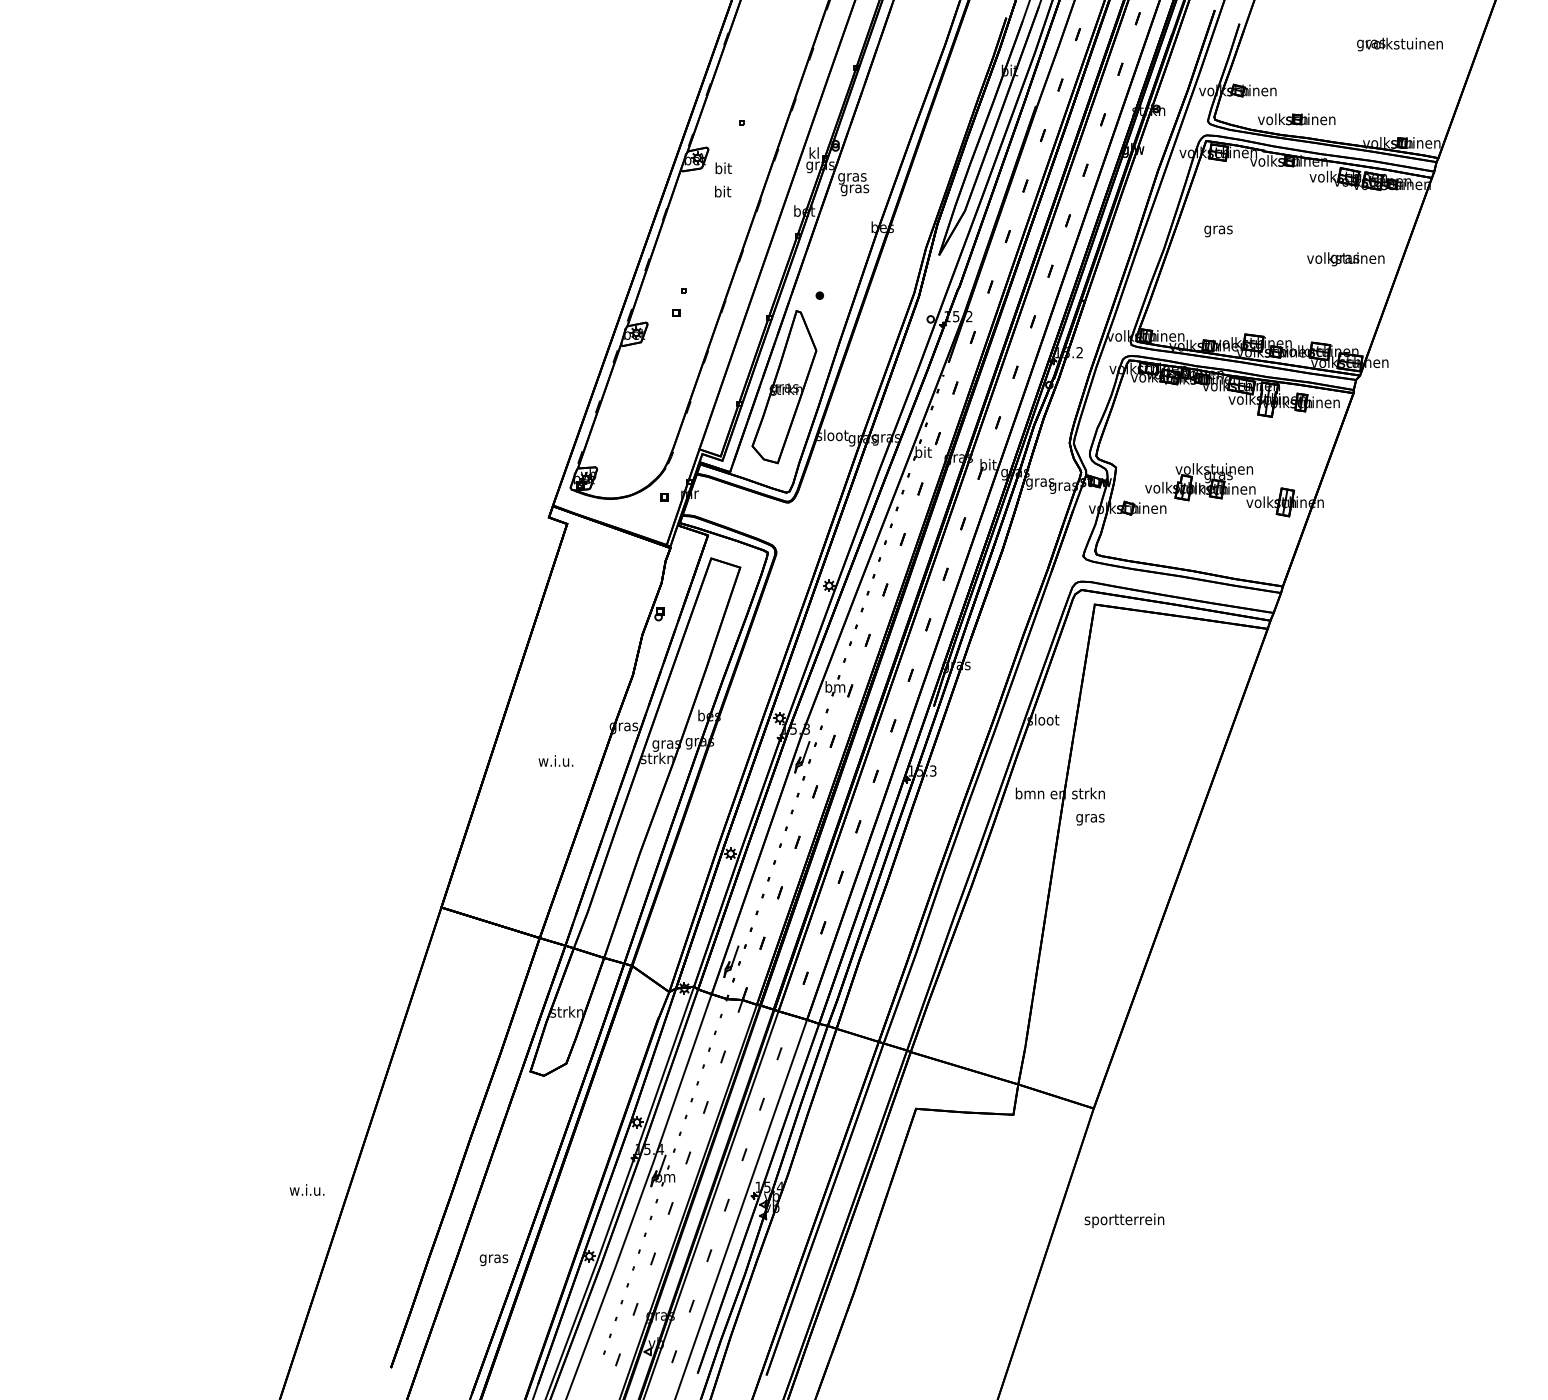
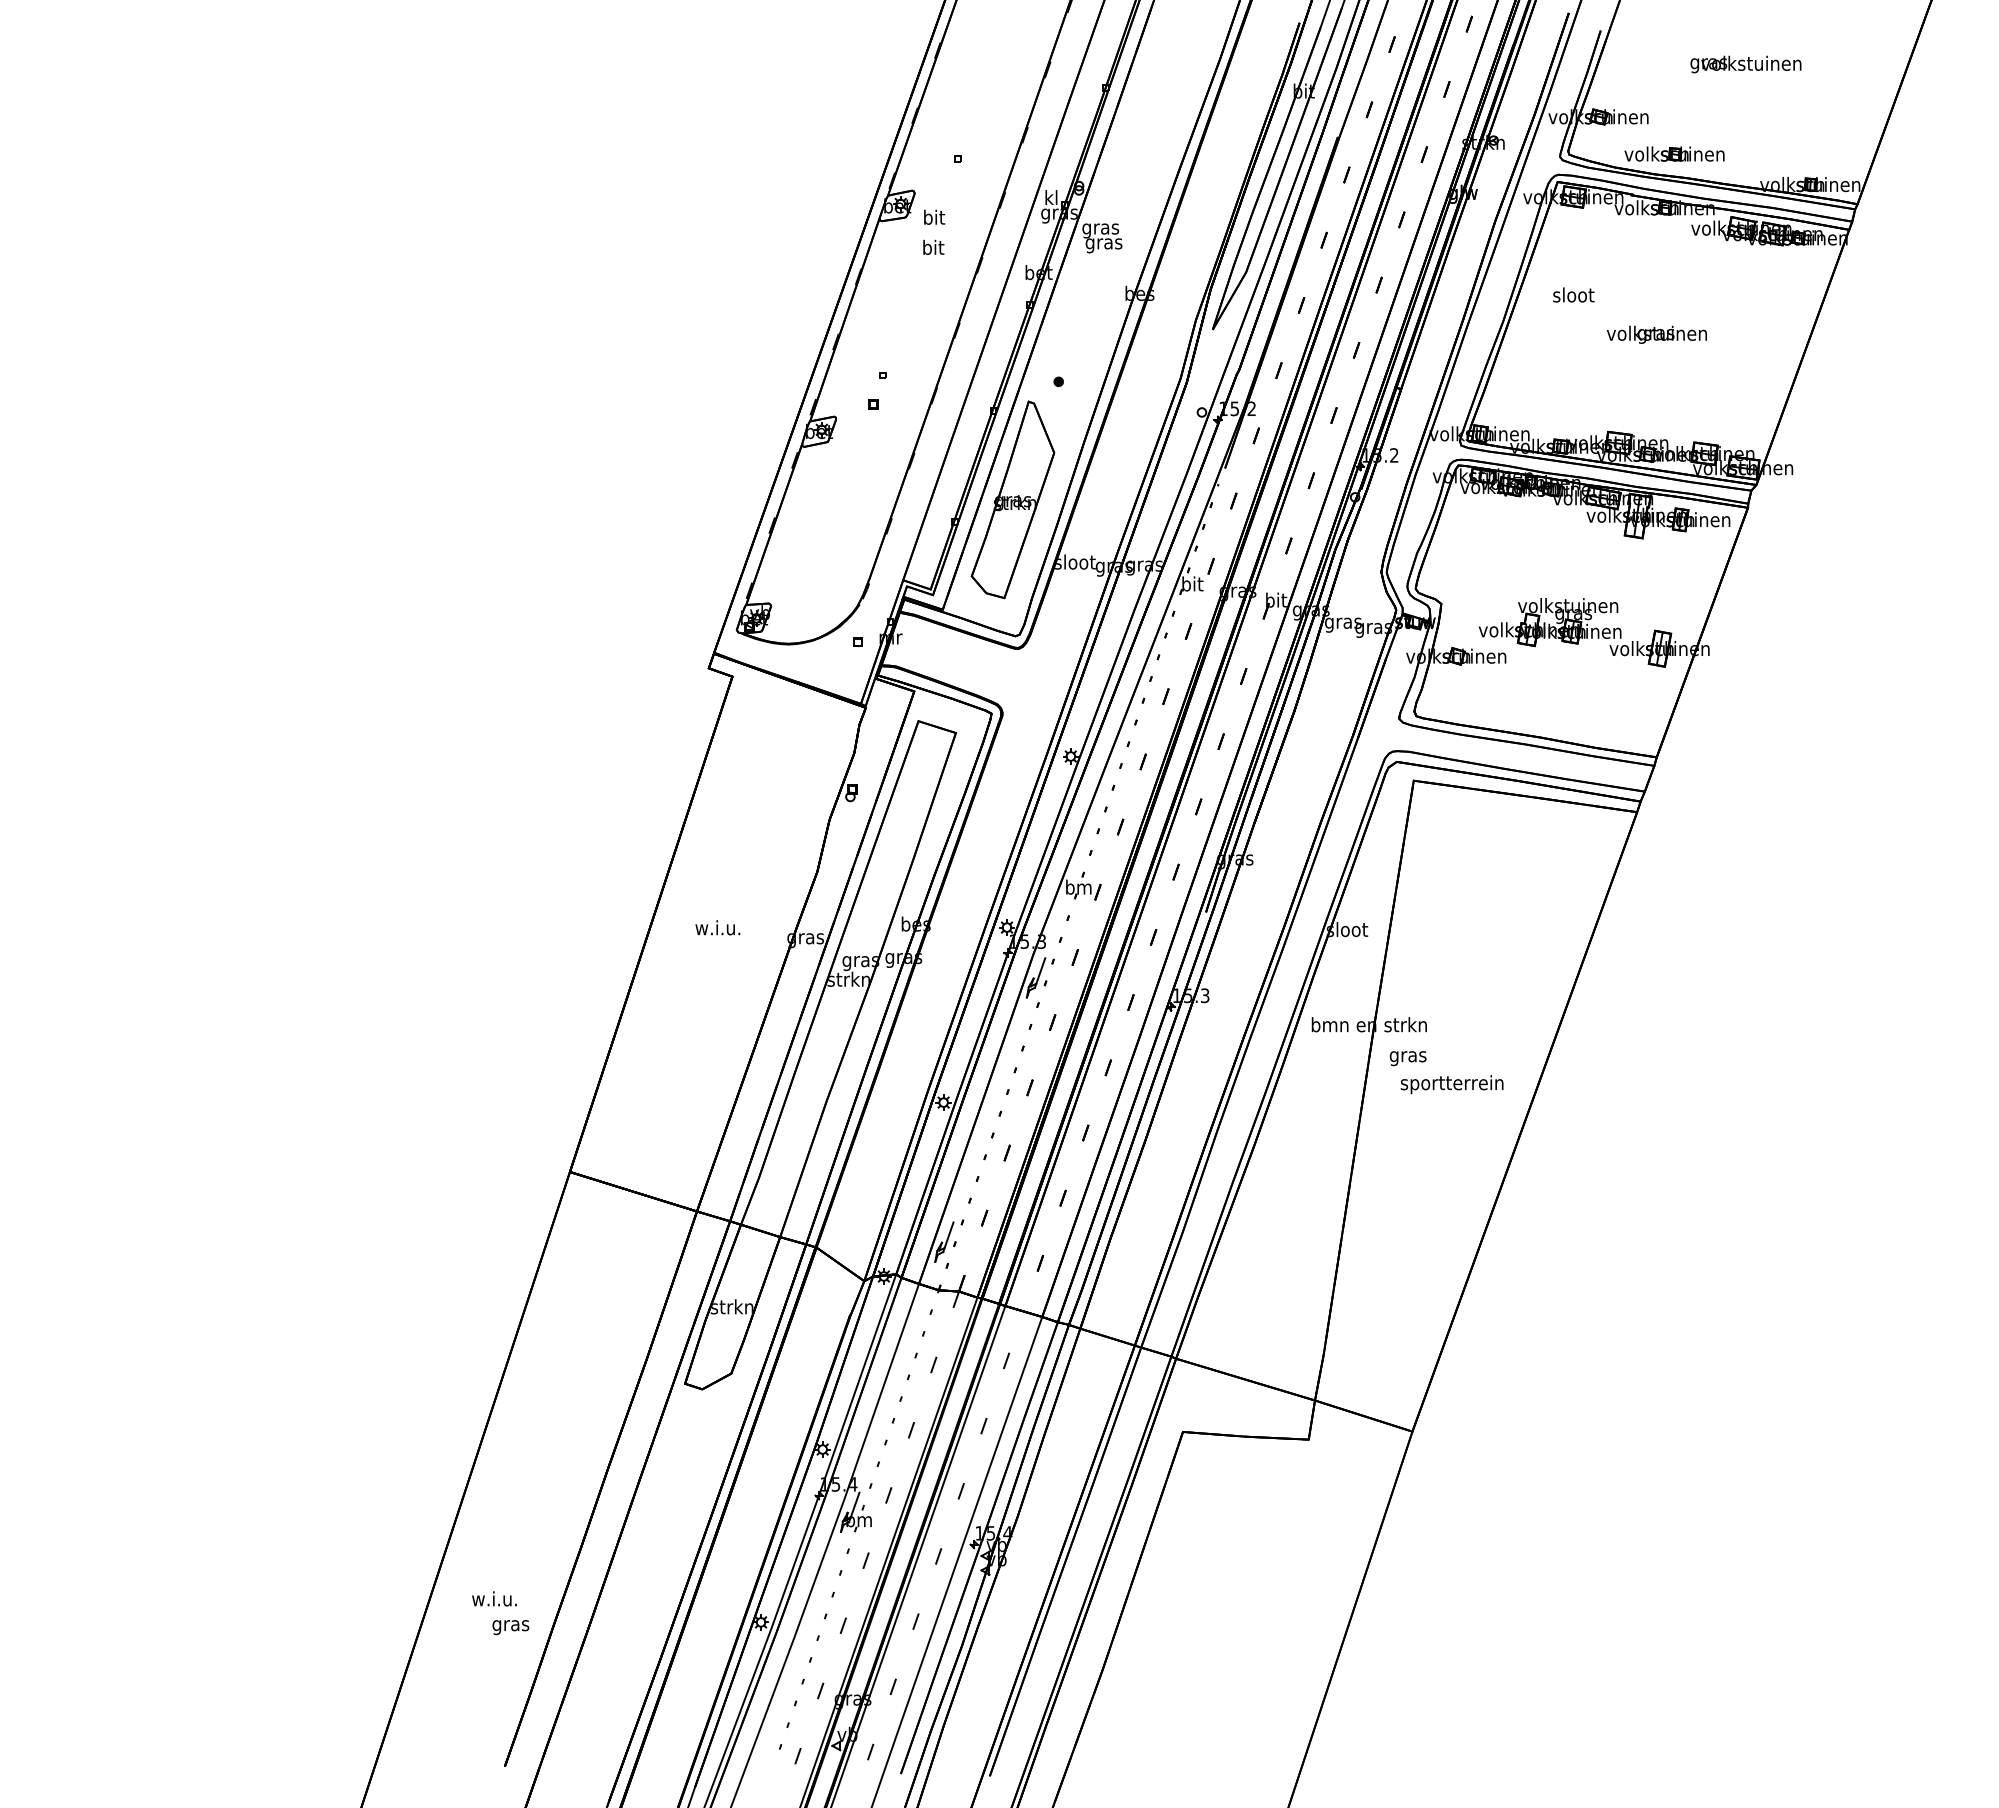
text: (1399, 44) -> (1745, 64), moved
text: (1218, 229) -> (1573, 296), gras -> sloot
text: (1345, 259) -> (1656, 334), moved
text: (555, 760) -> (717, 927), moved
text: (307, 1189) -> (494, 1598), moved
text: (1123, 1220) -> (1451, 1084), moved
text: (493, 1260) -> (510, 1627), moved

